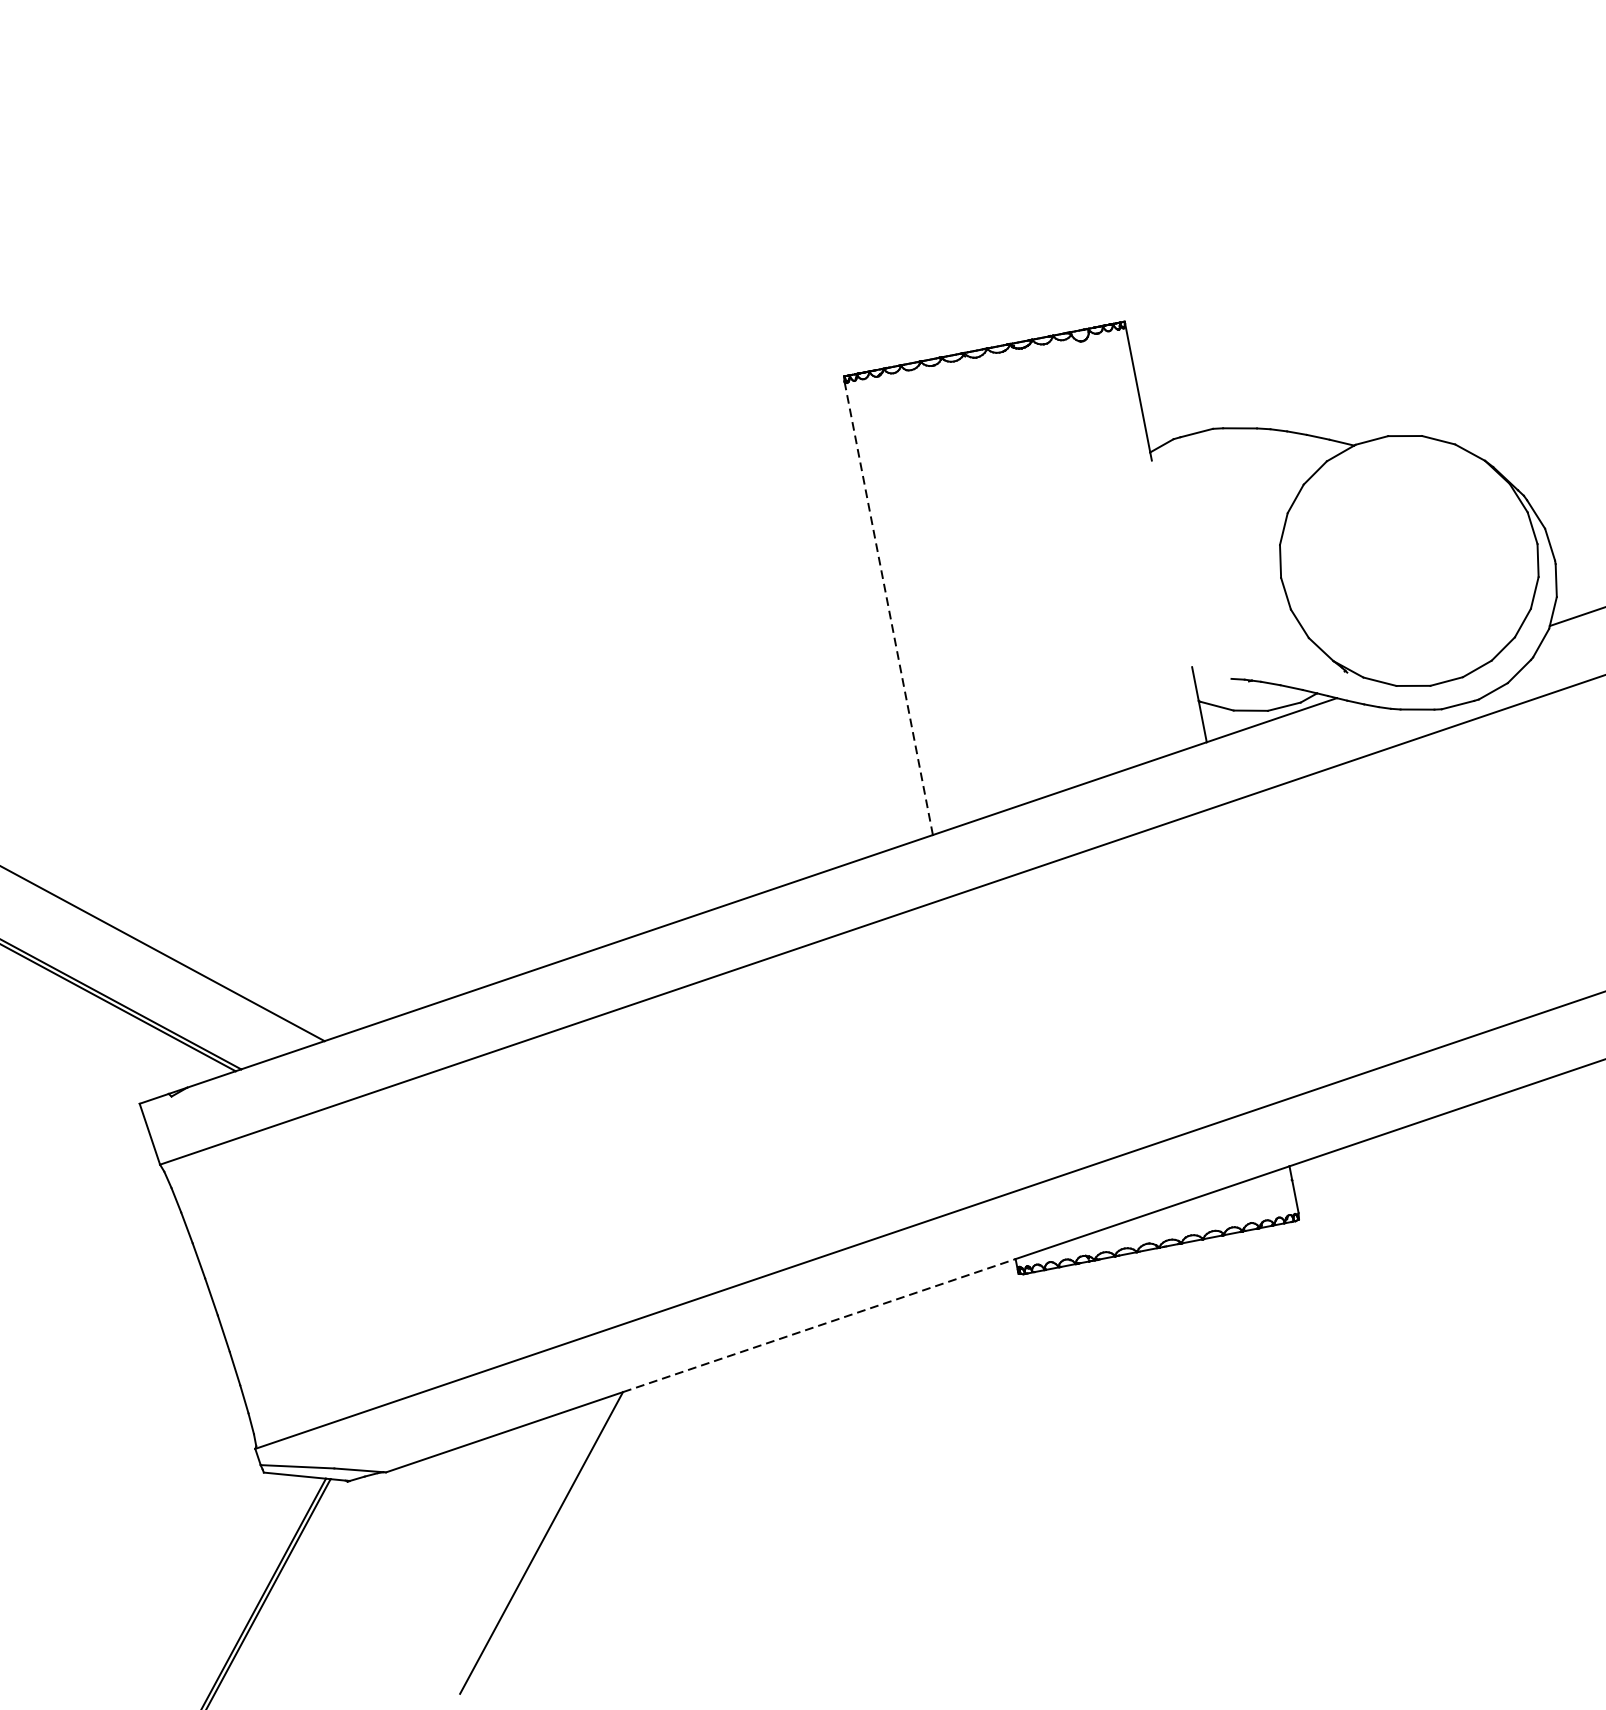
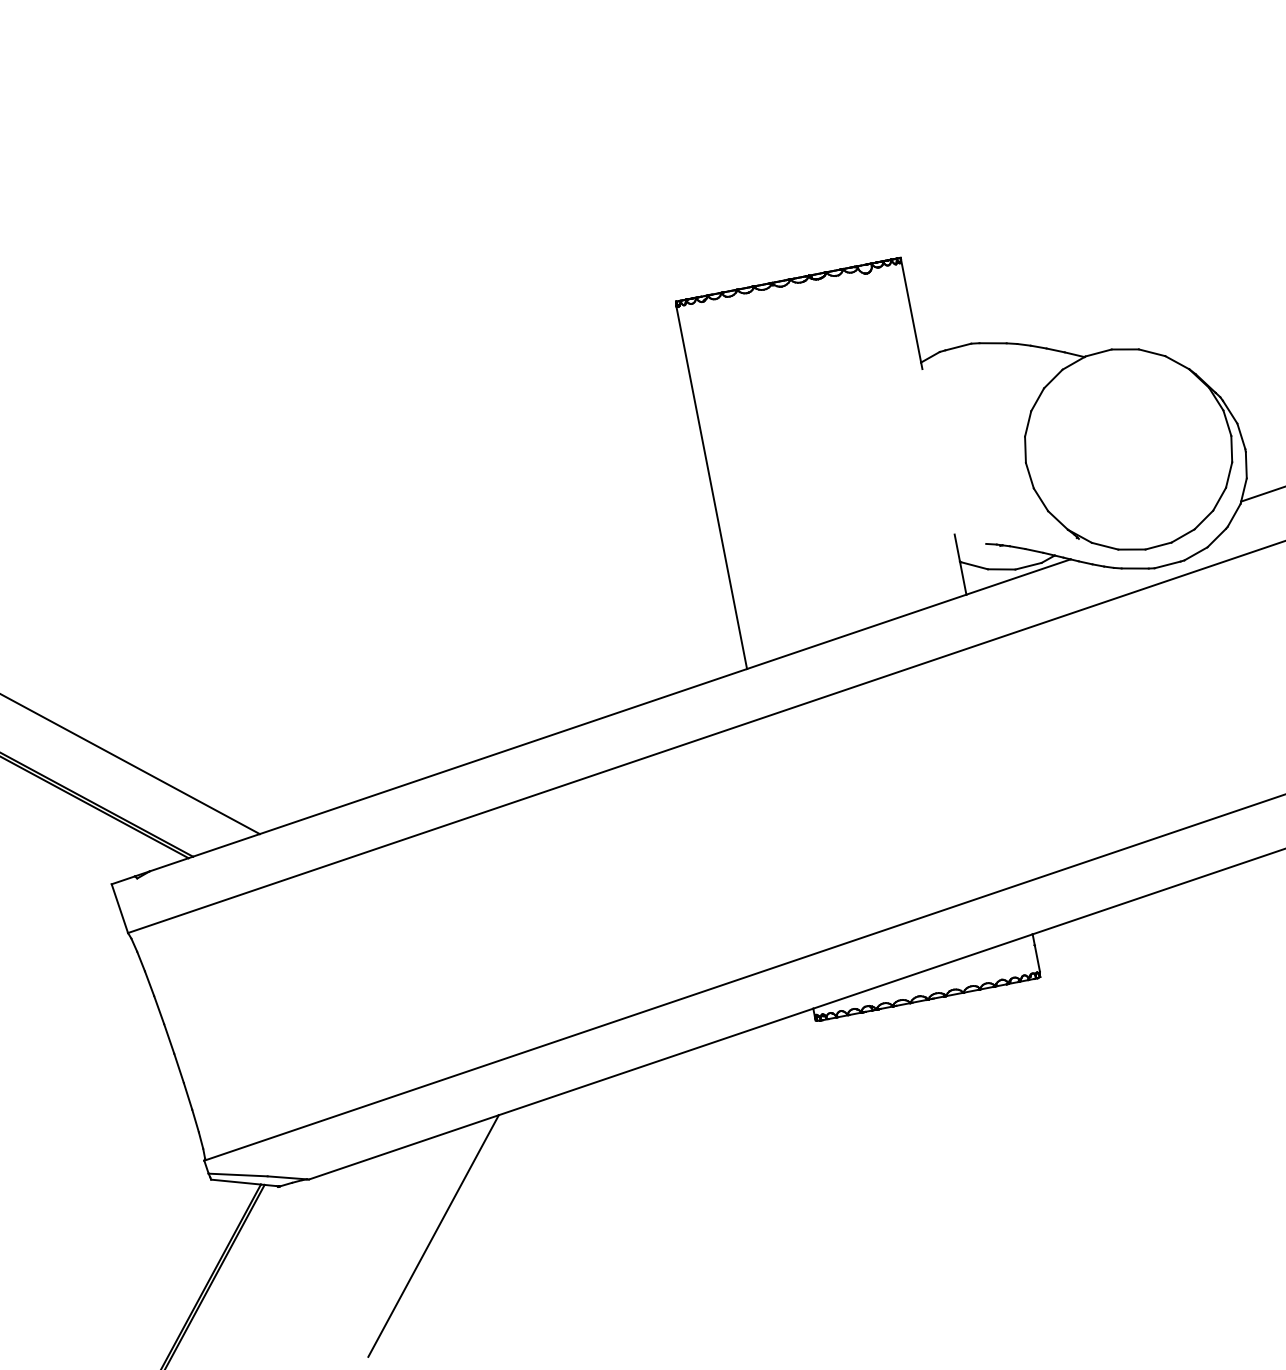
line: (888, 608) -> (711, 487), dashed -> solid
line: (819, 1325) -> (656, 1061), dashed -> solid

